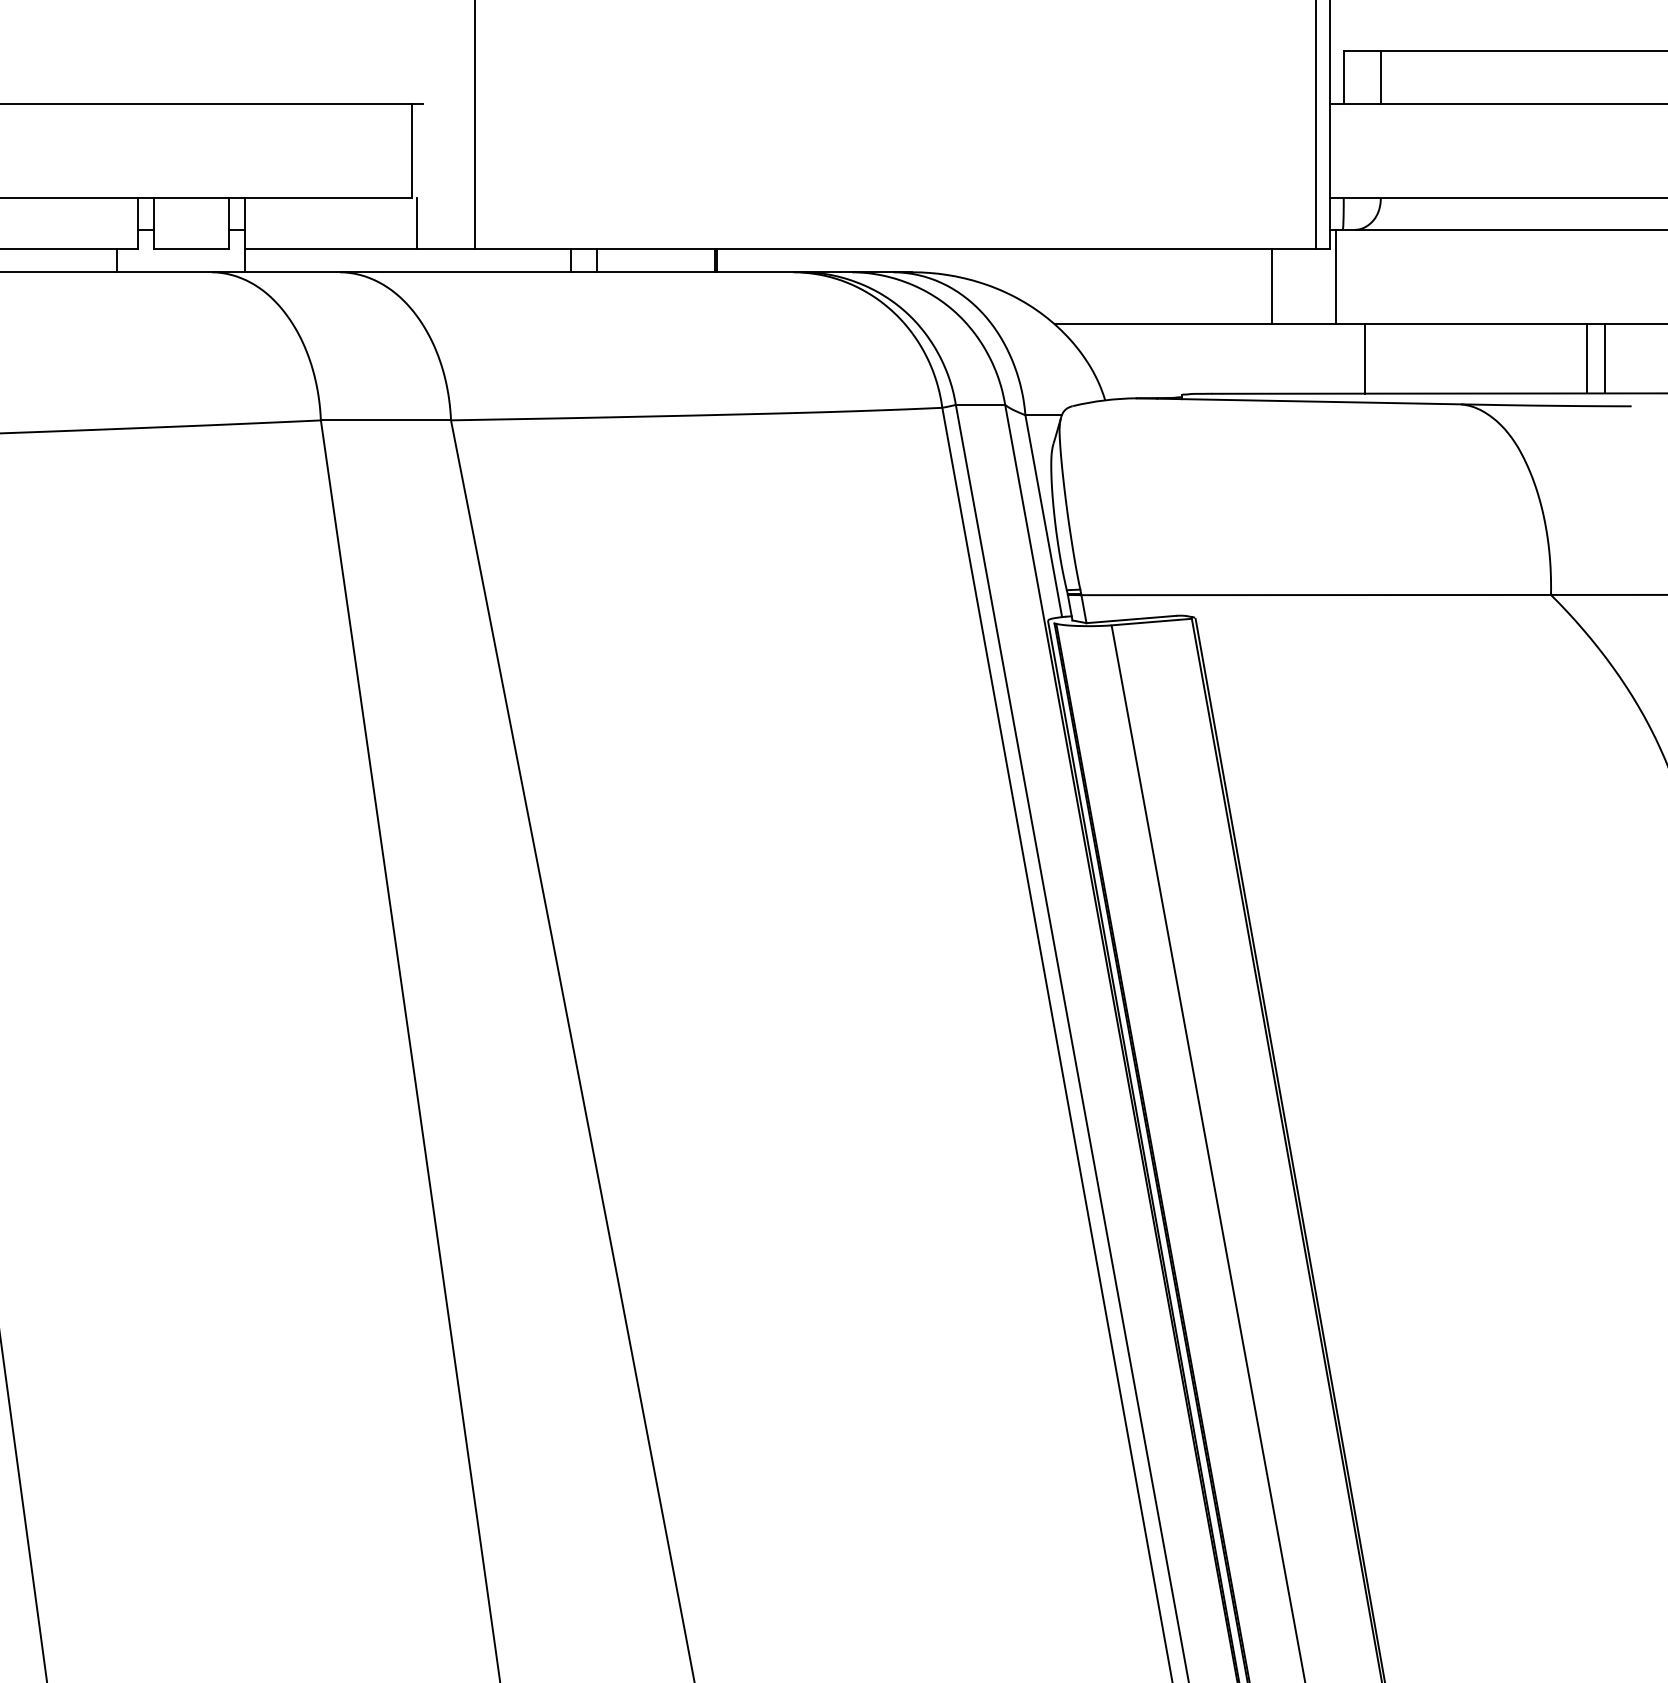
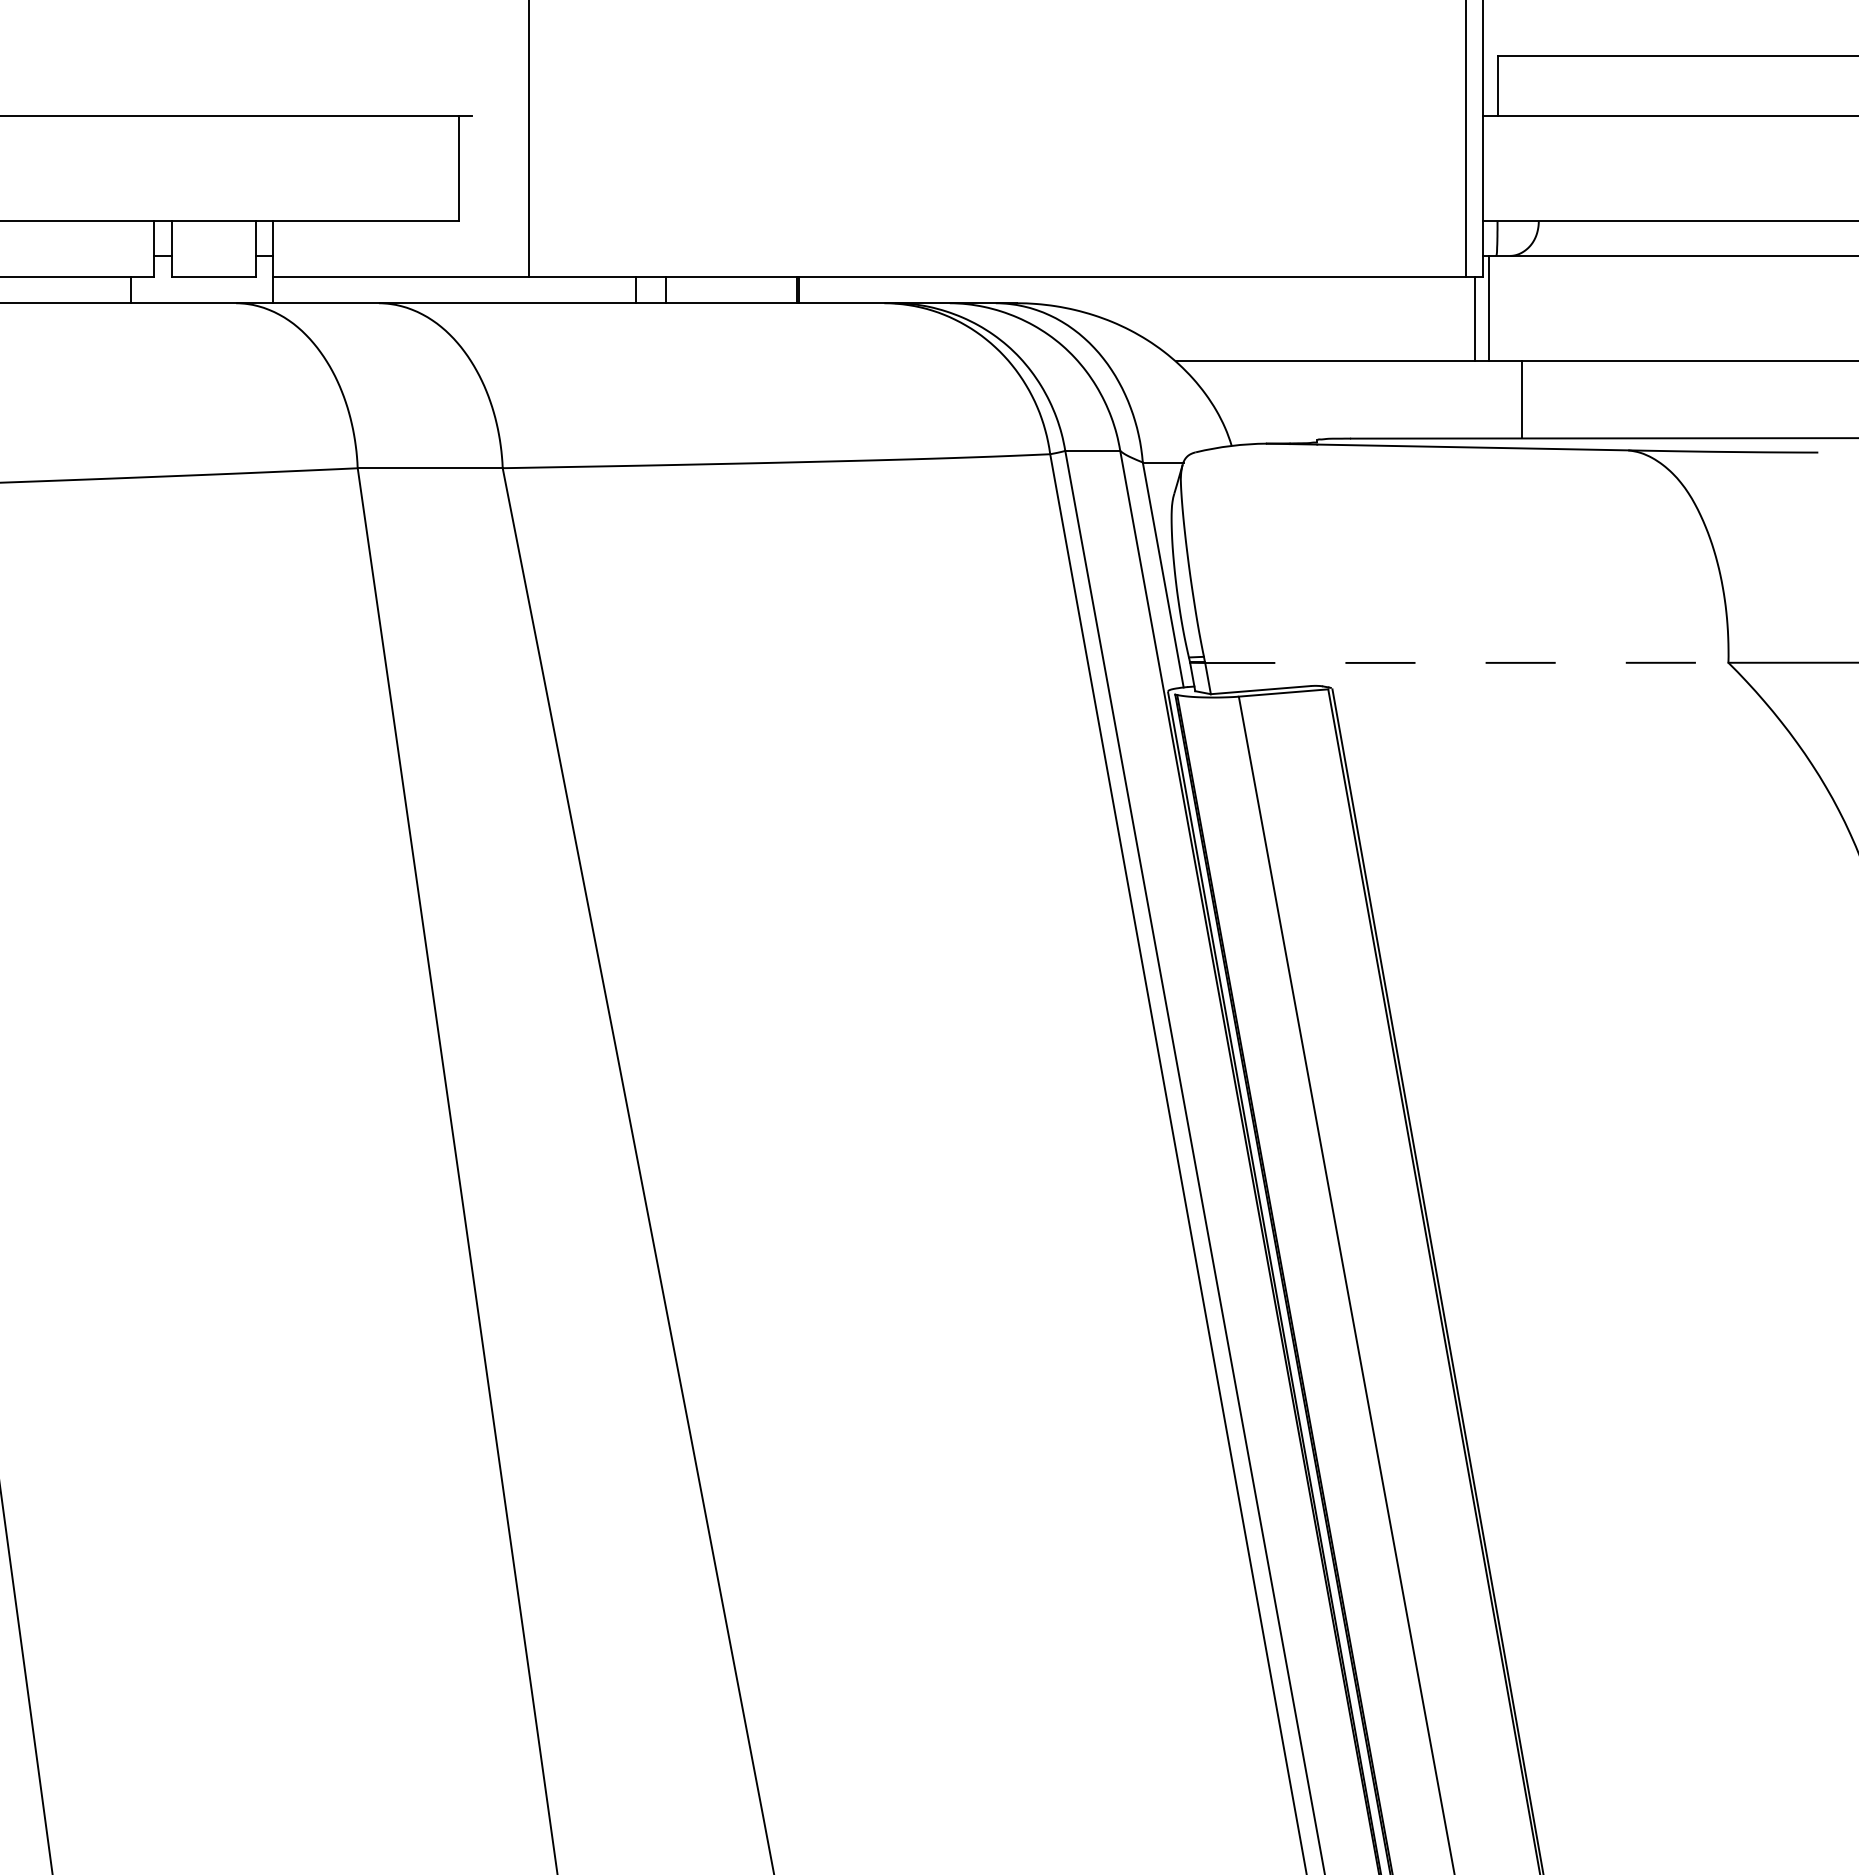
line: (1380, 76) -> (1538, 85), removed
line: (416, 223) -> (464, 248), removed
line: (1271, 286) -> (1474, 318), moved
line: (1586, 358) -> (1768, 399), removed
line: (1604, 358) -> (1788, 399), removed
line: (1315, 594) -> (1466, 662), solid -> dashed

